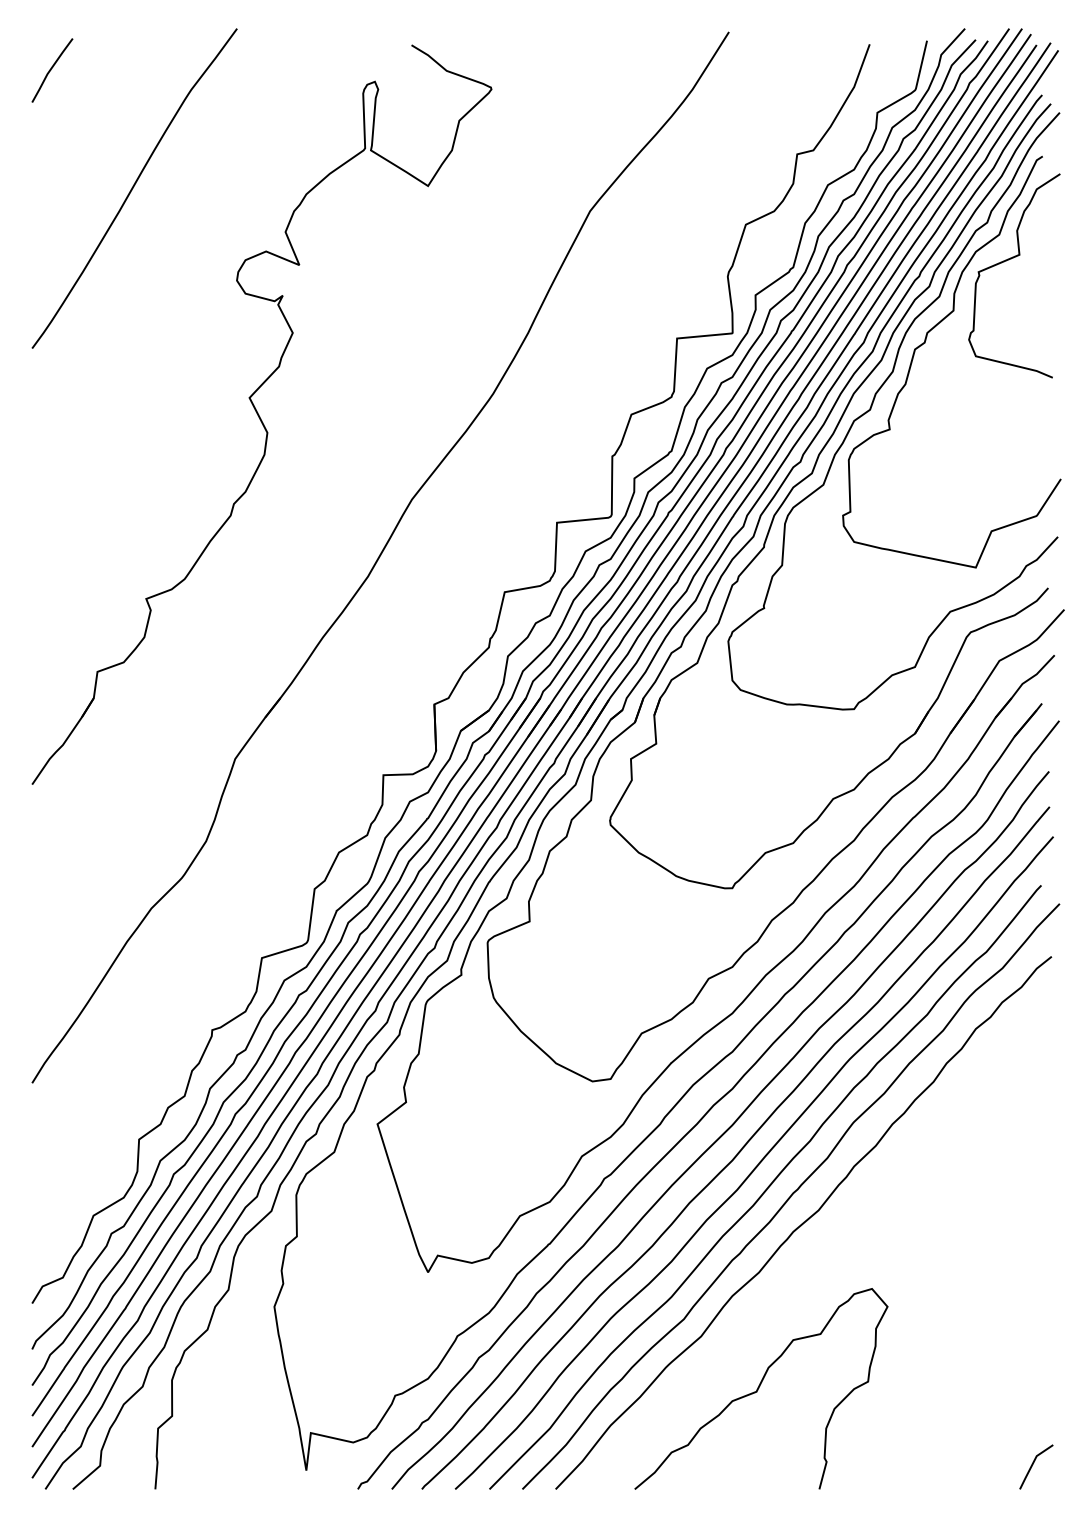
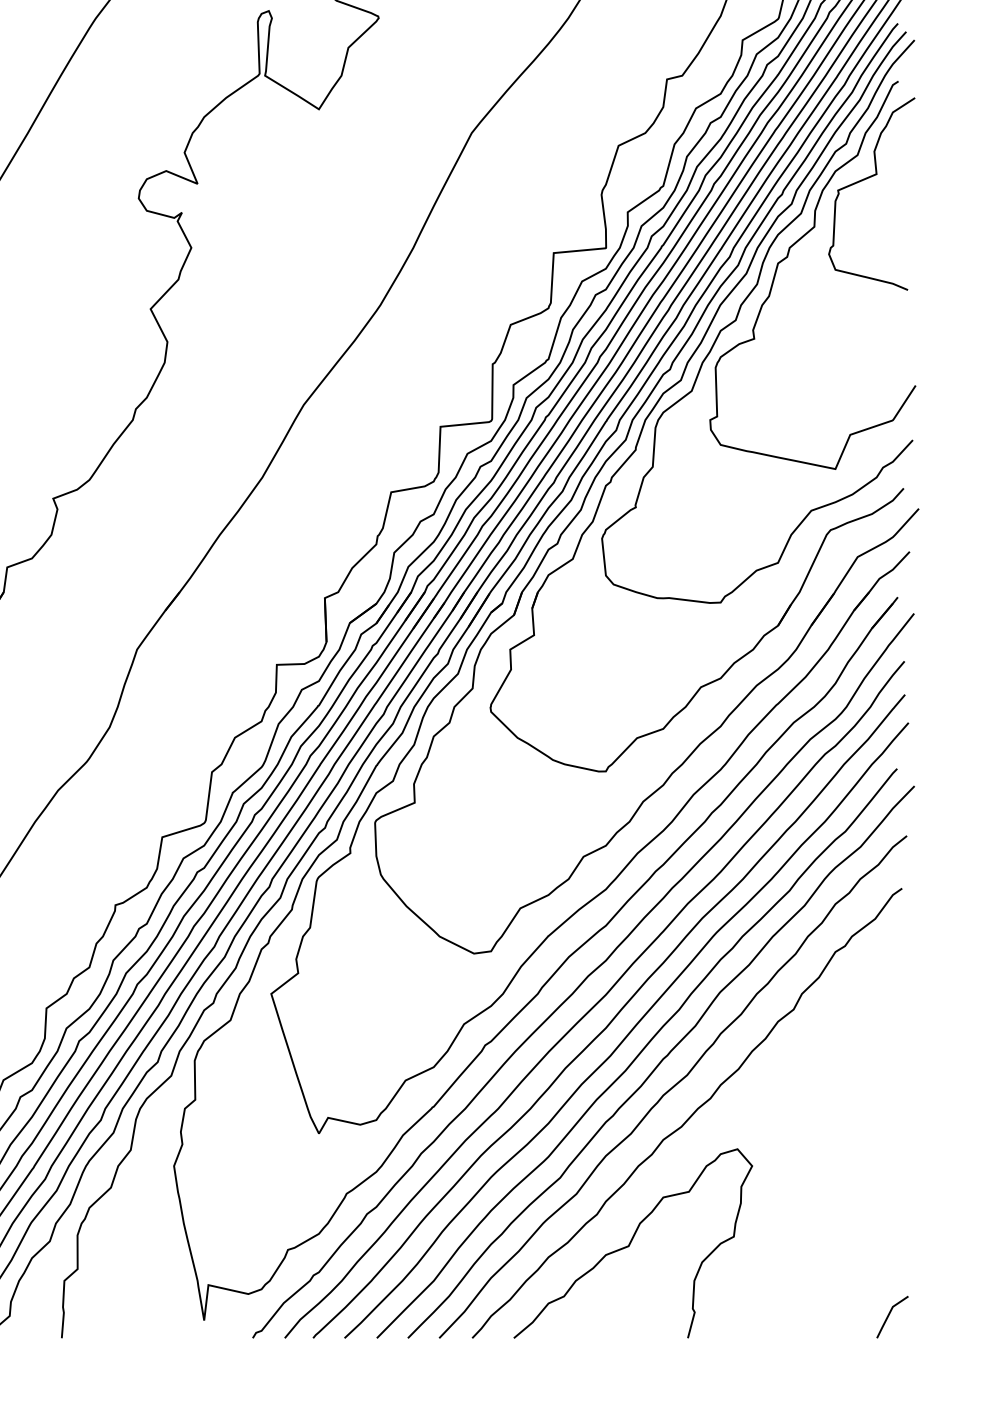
curve: (821, 1253) -> (689, 1115), added

